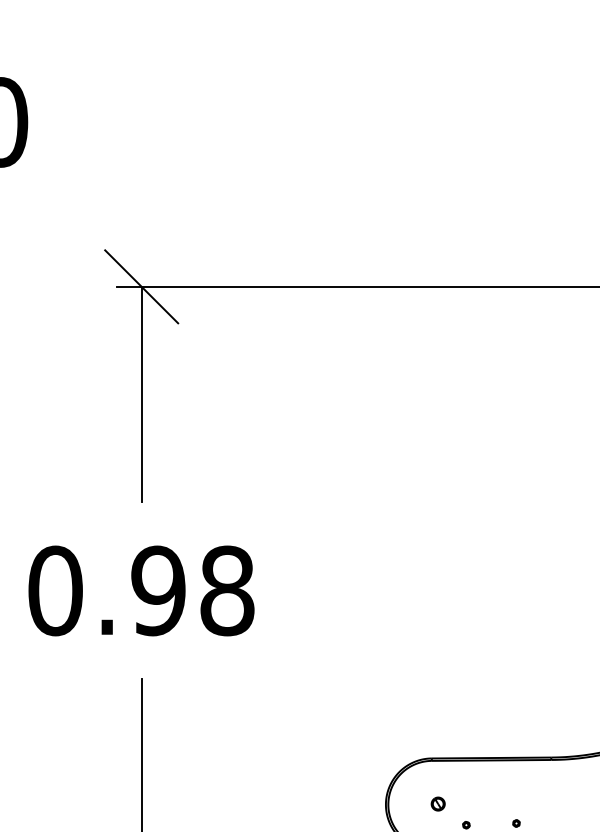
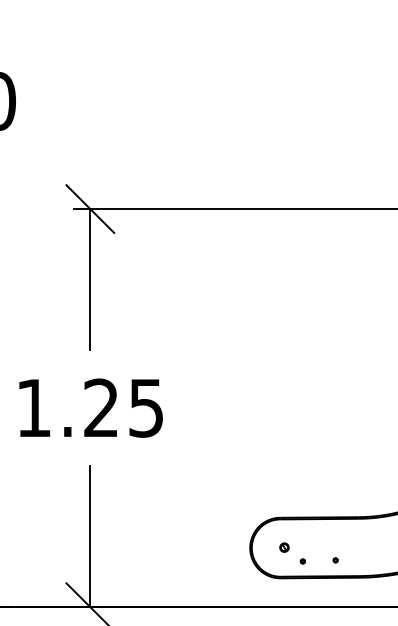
text: (141, 589) -> (90, 407), 0.98 -> 1.25

